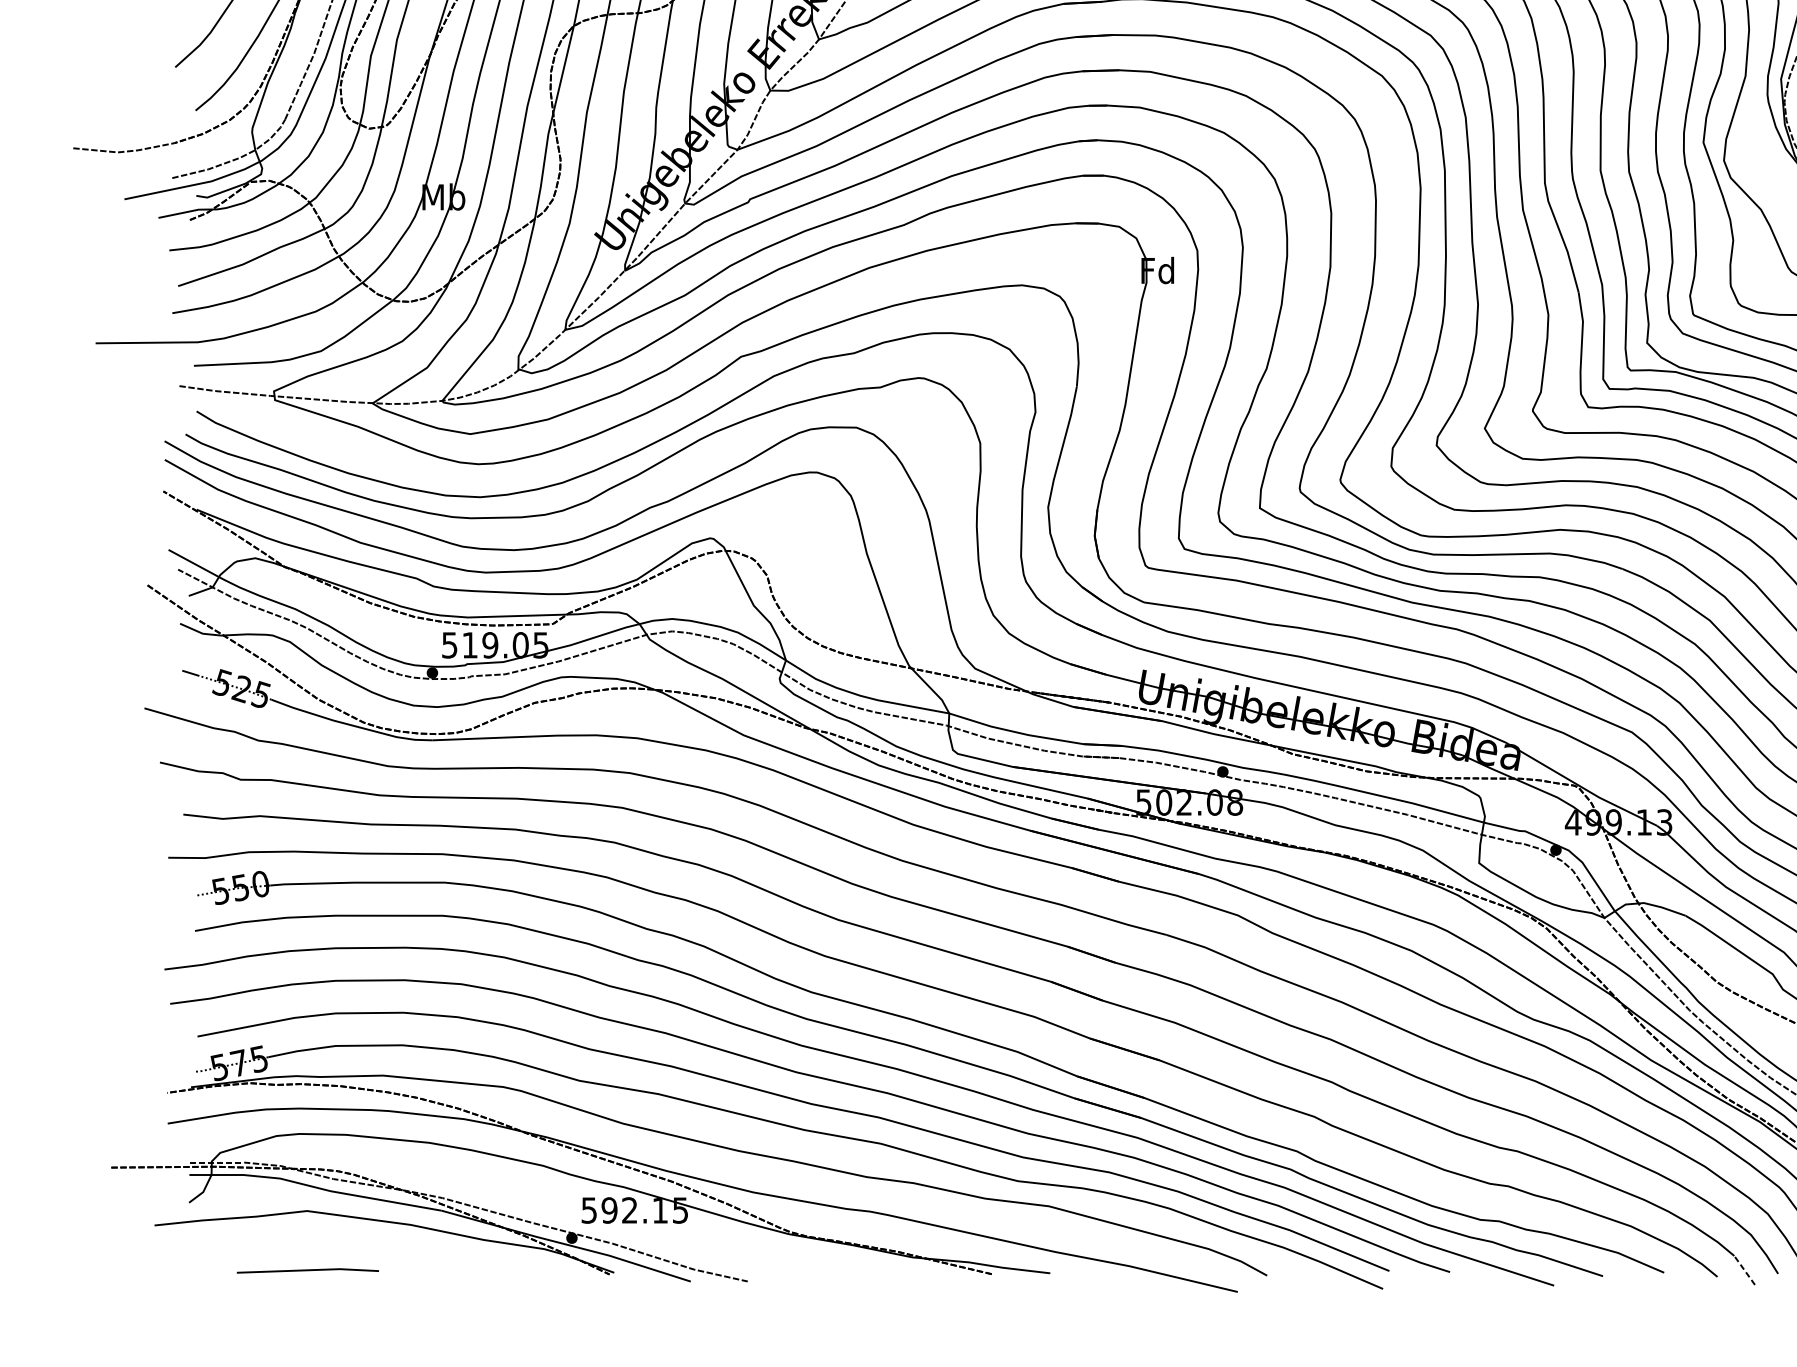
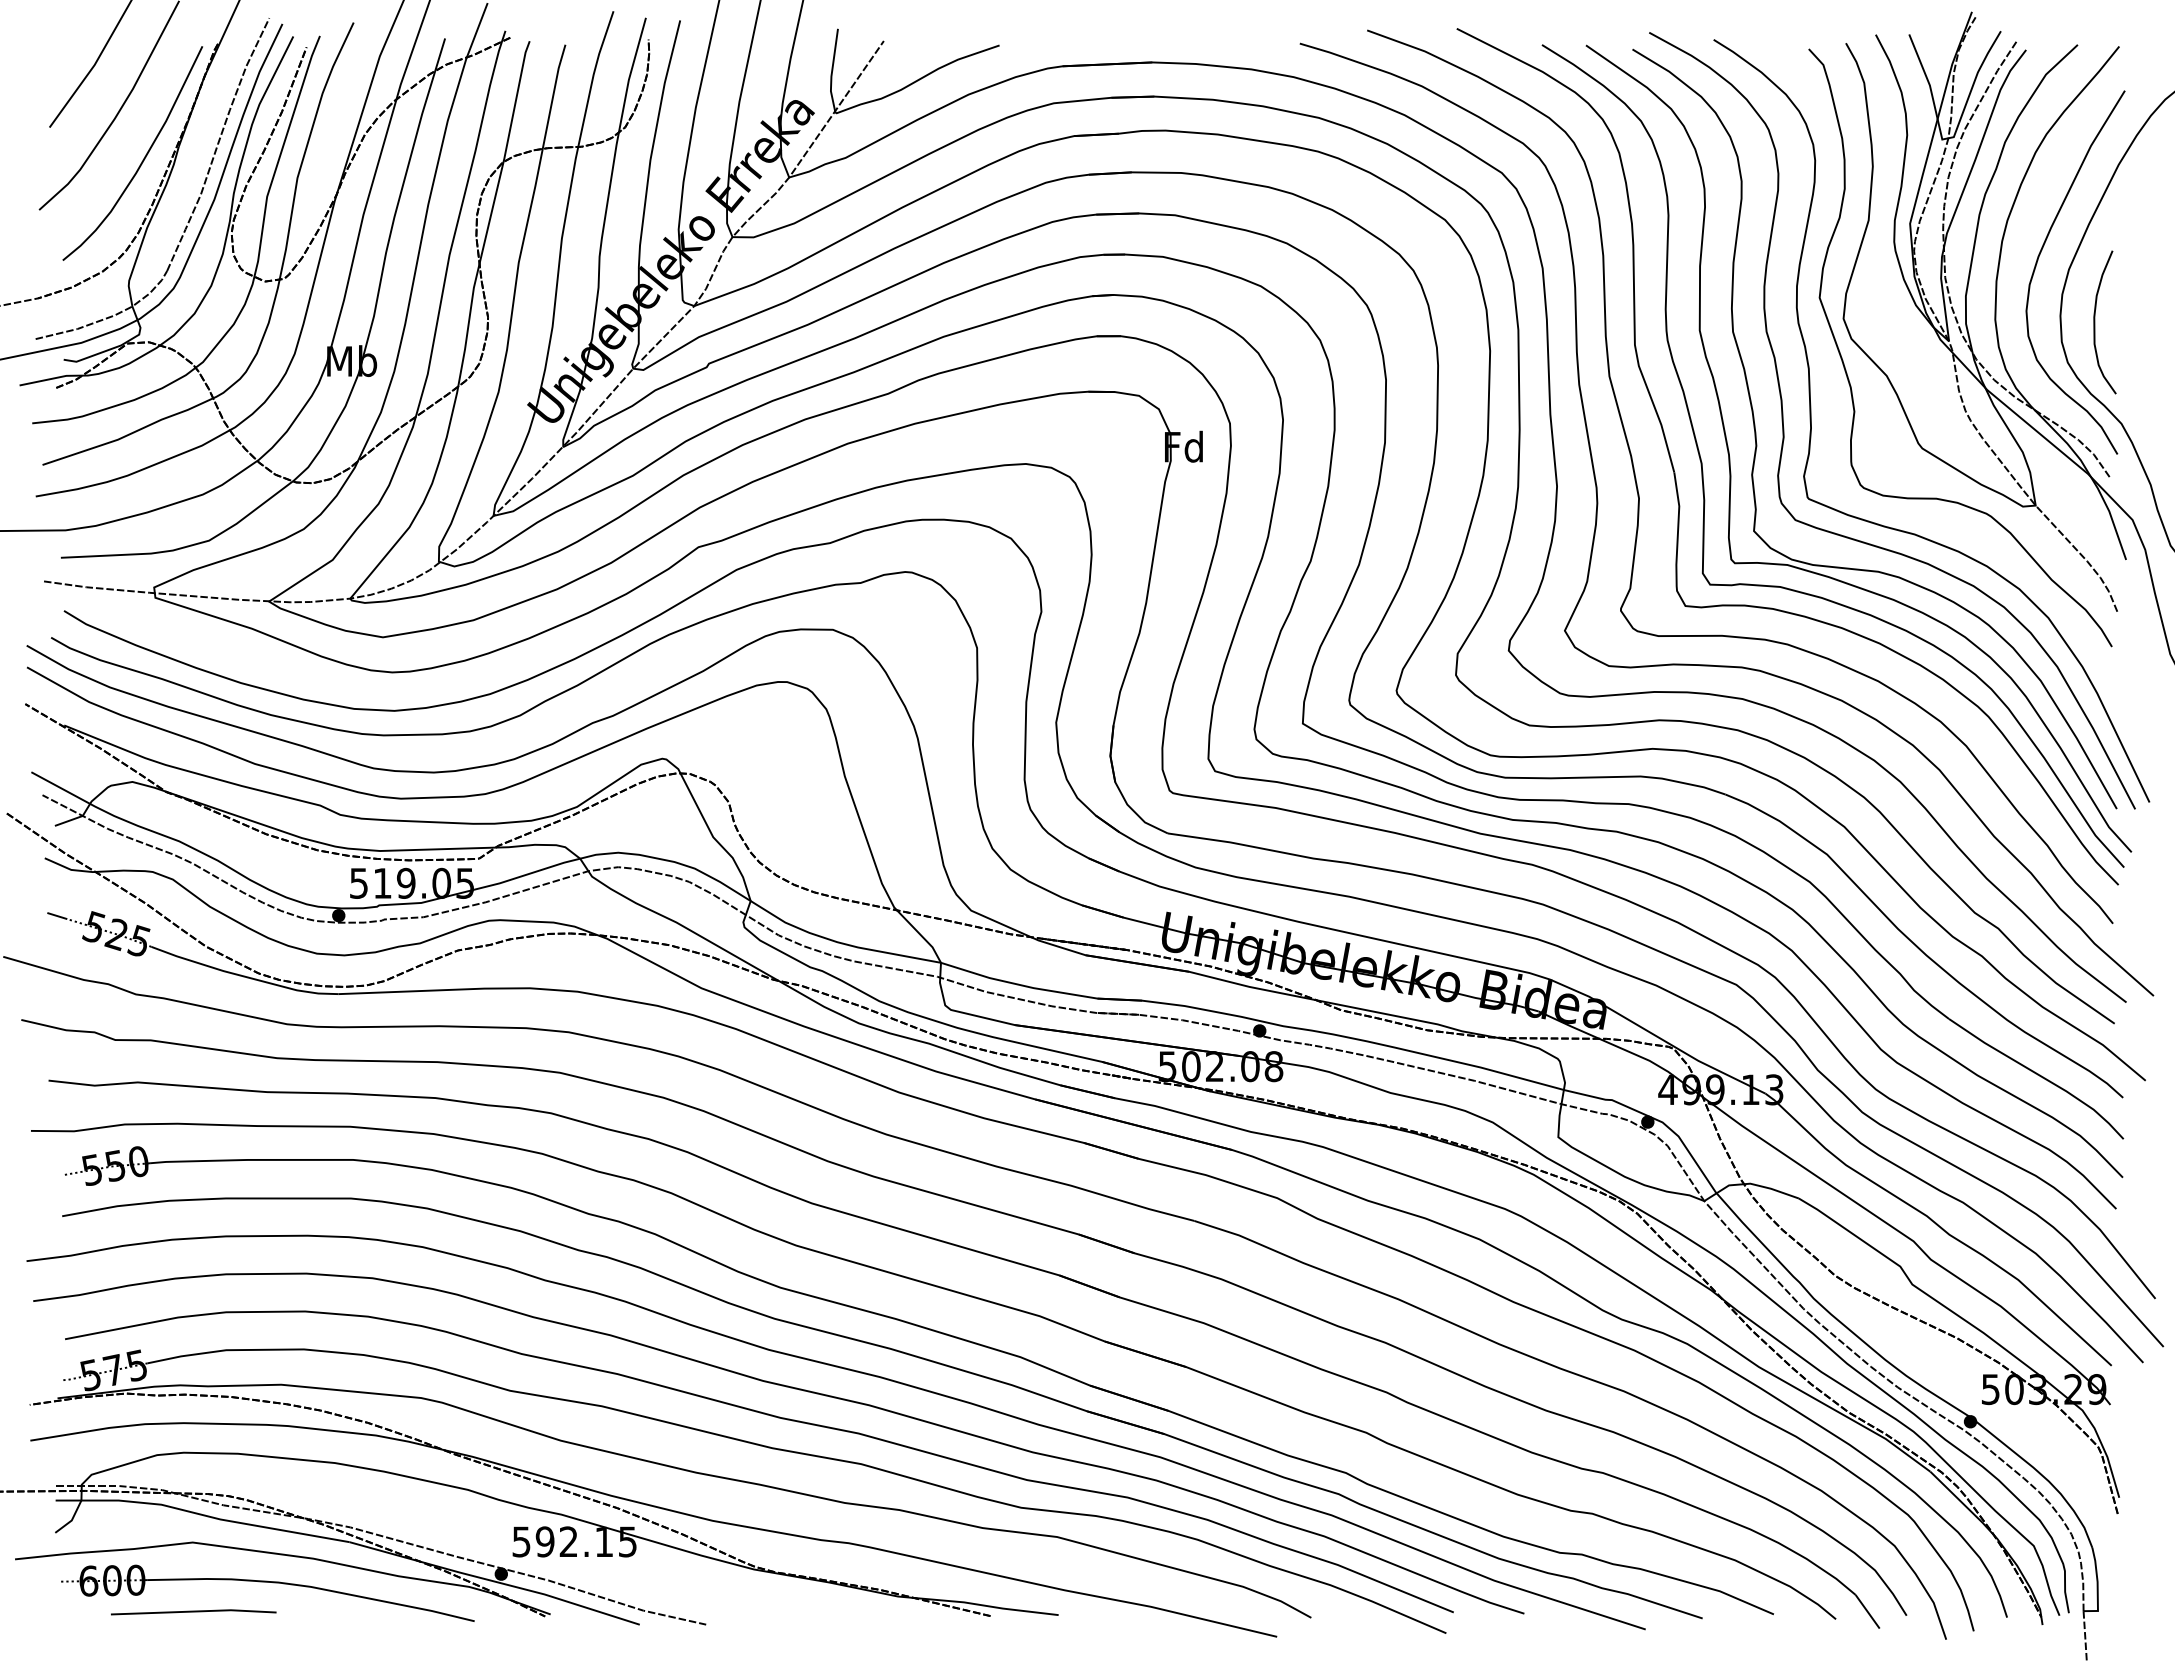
part: (371, 1245) -> (267, 1582), added
line: (1744, 1270) -> (1867, 1611), dashed -> solid

